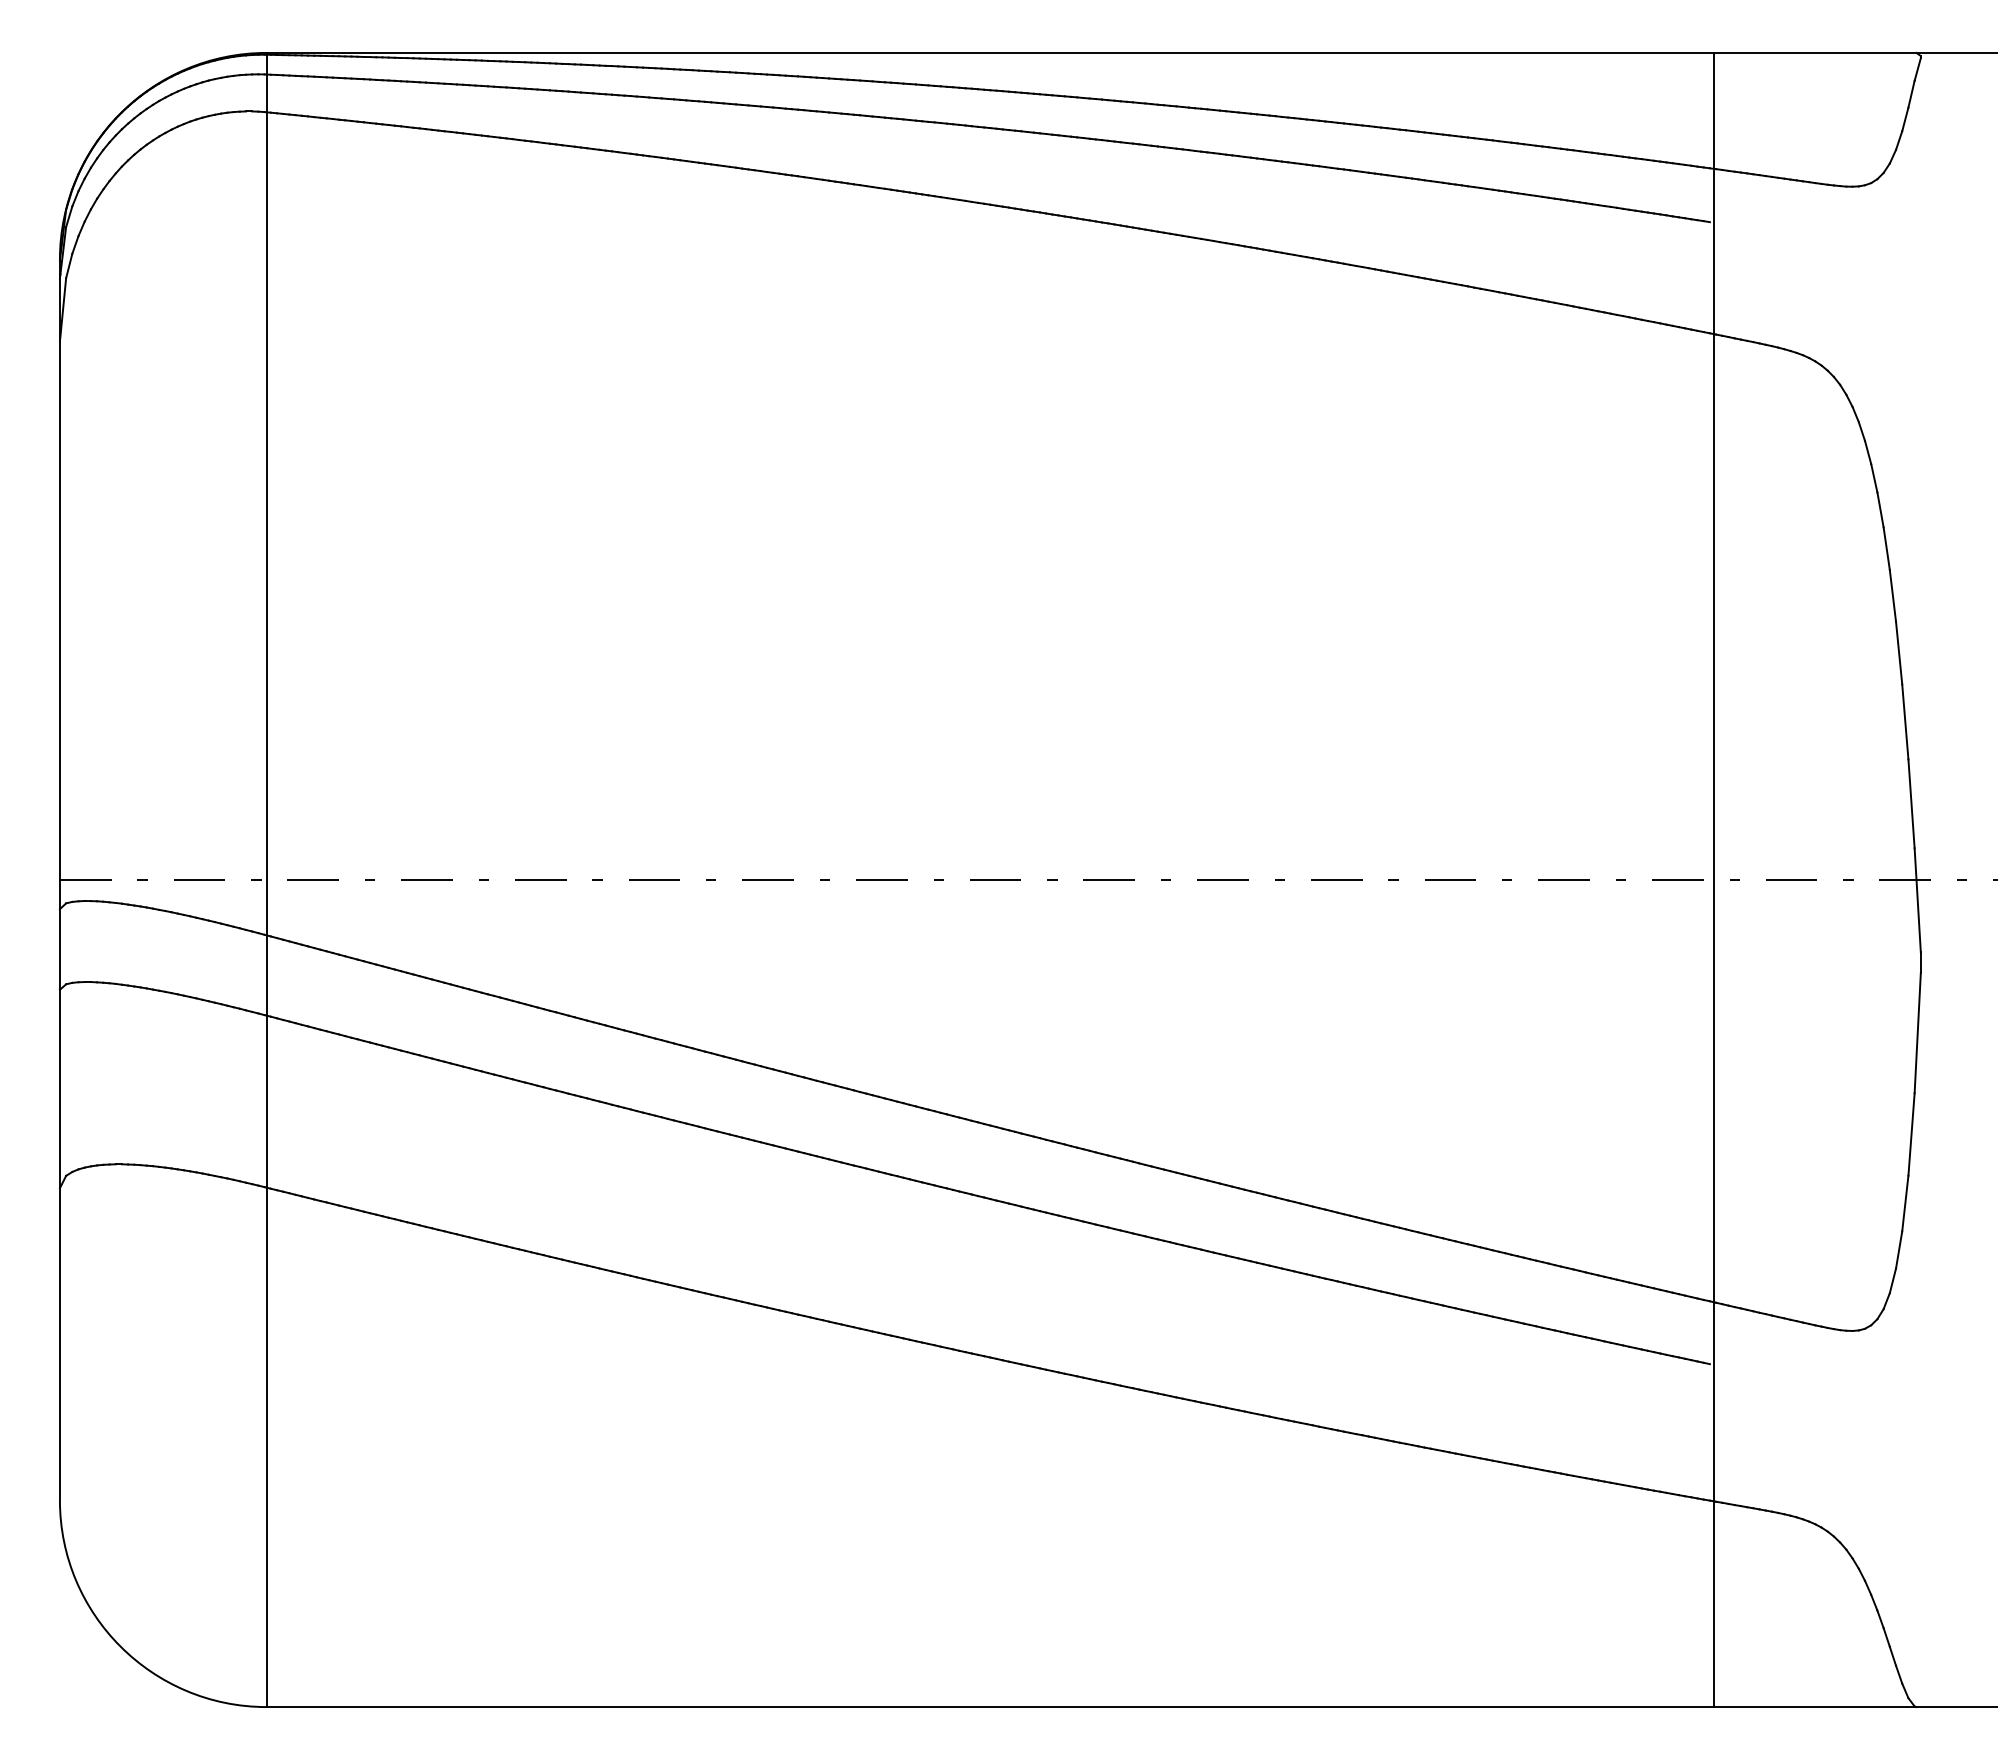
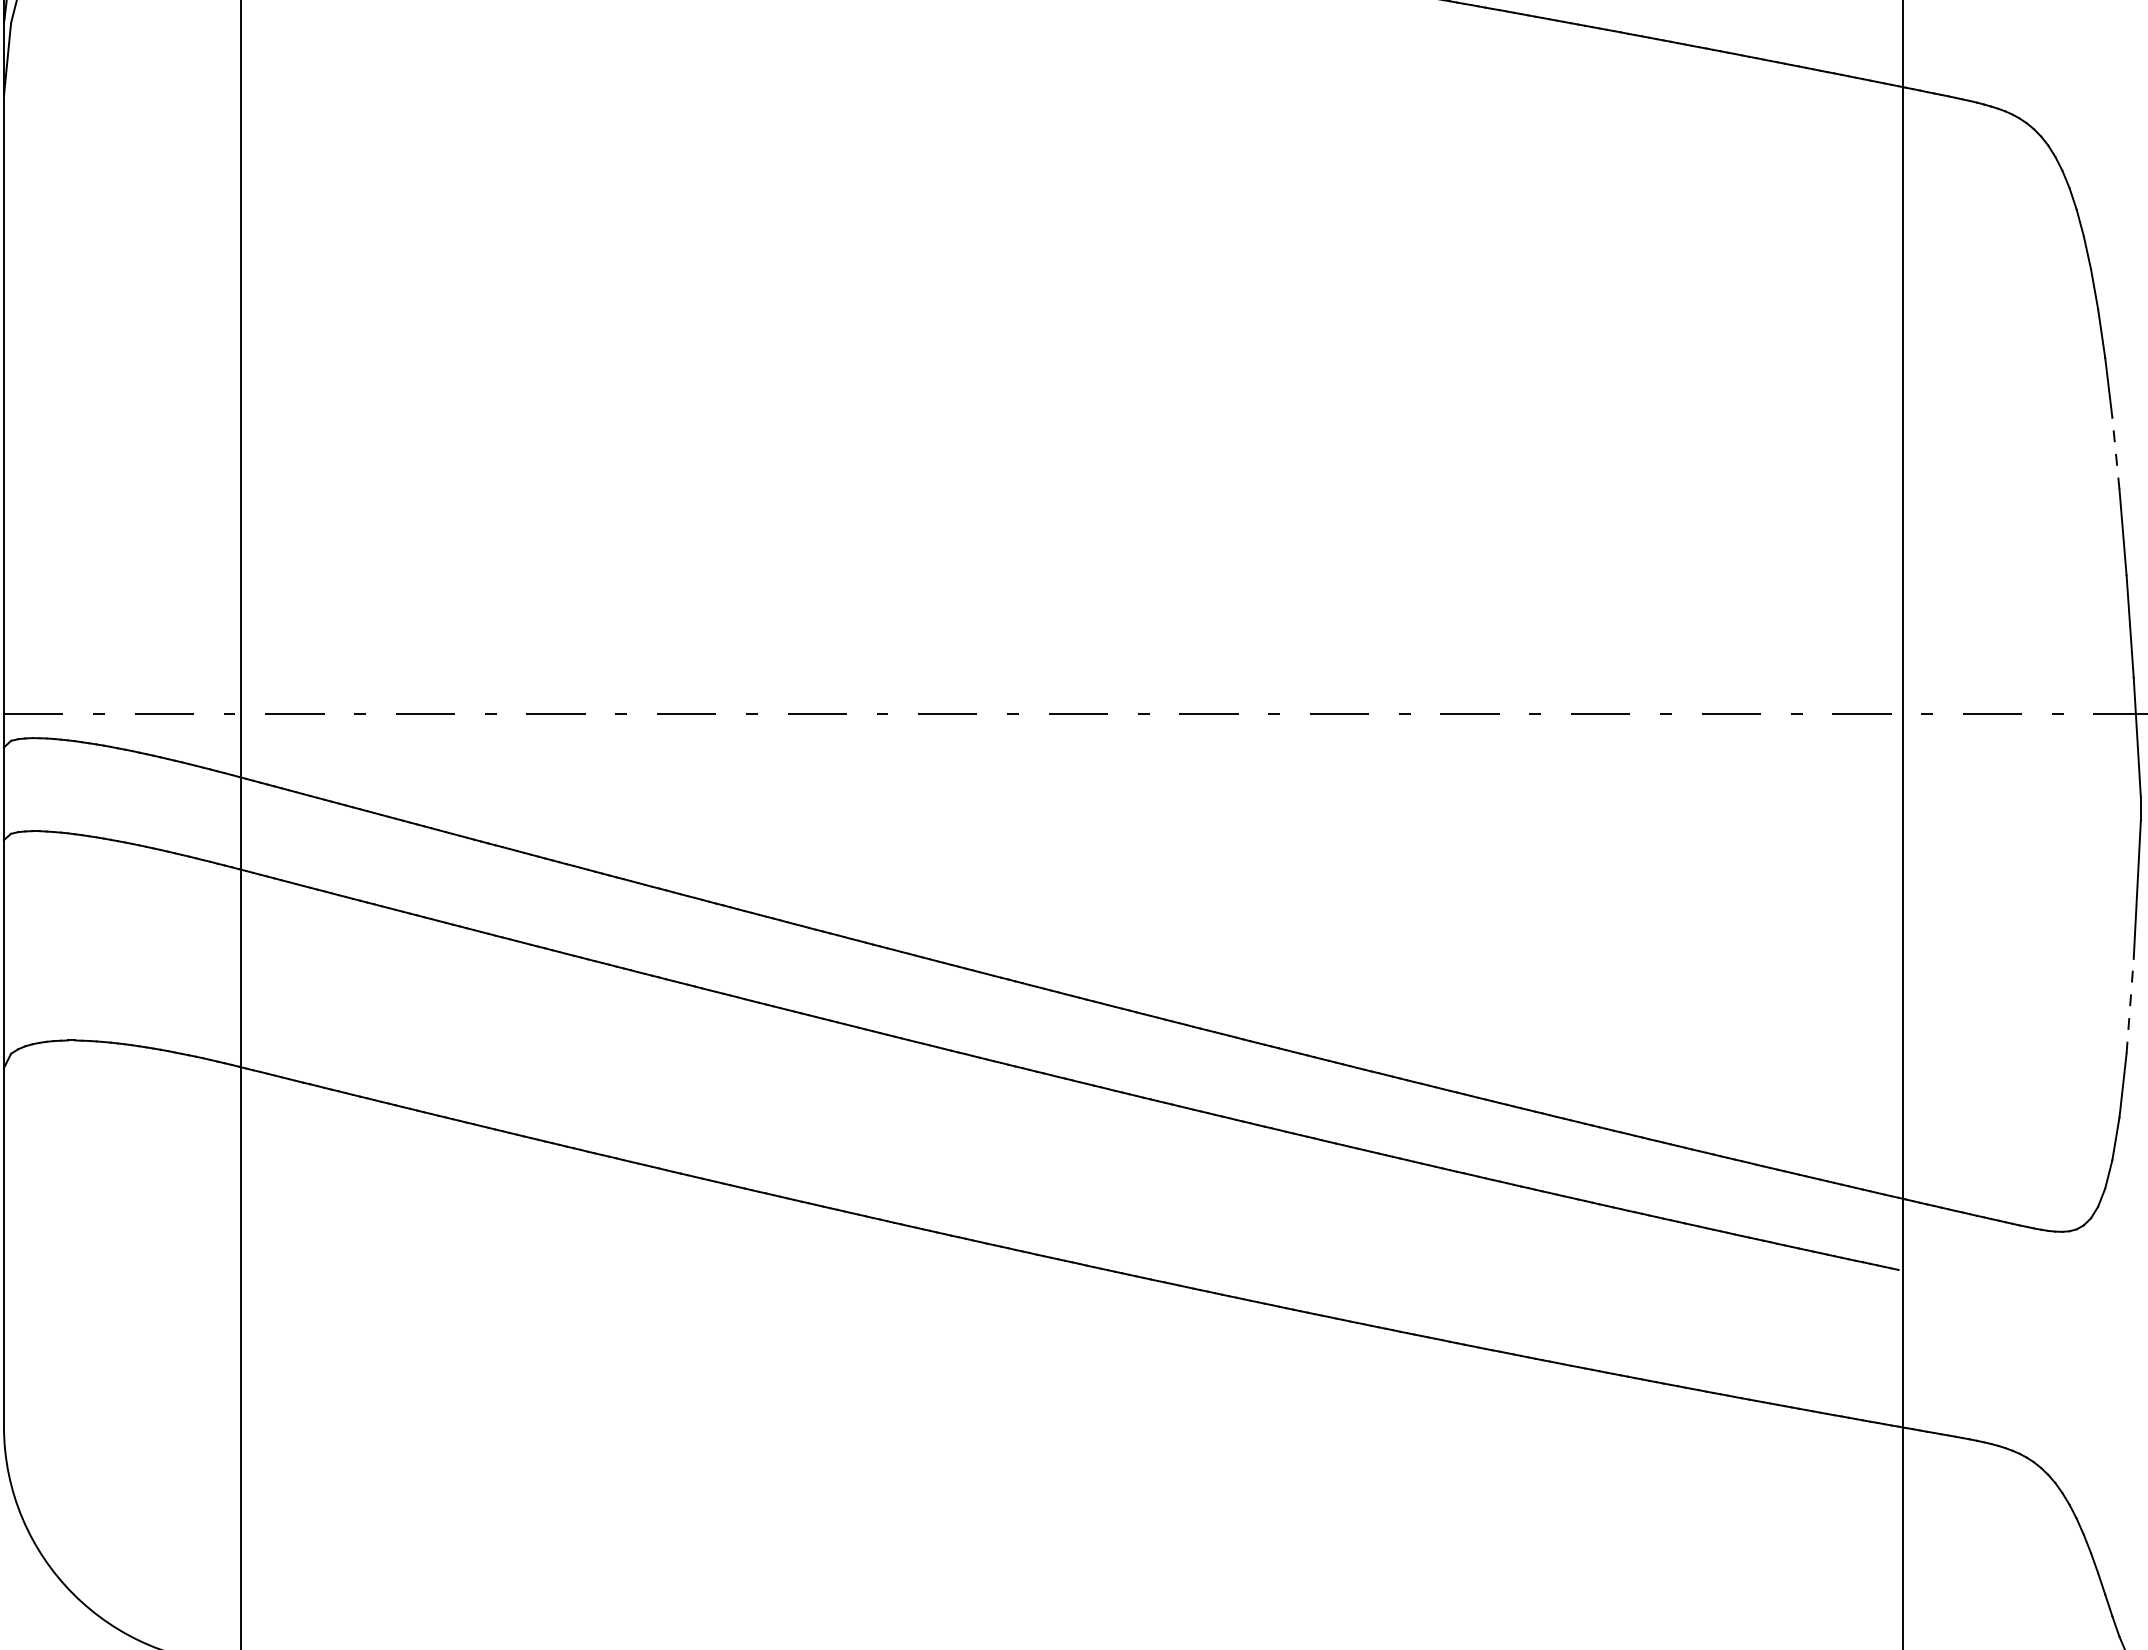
line: (1899, 652) -> (2116, 452), solid -> dashed
line: (1911, 1133) -> (2130, 1005), solid -> dashed

